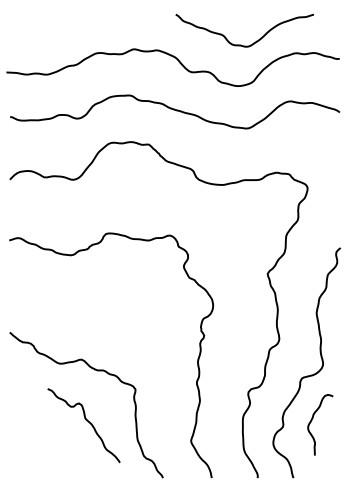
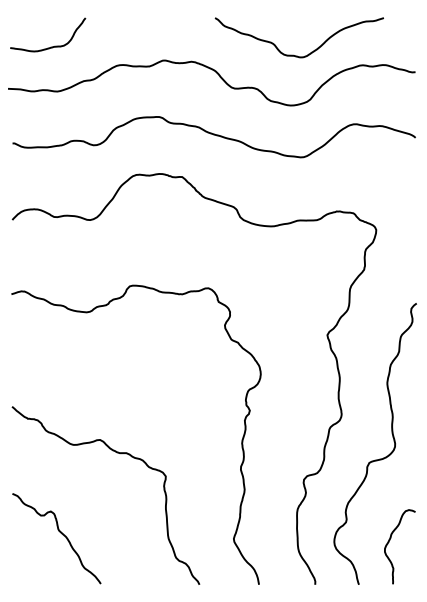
curve: (41, 37) -> (50, 46), added
curve: (86, 421) -> (60, 533), moved
curve: (311, 421) -> (389, 542), moved

